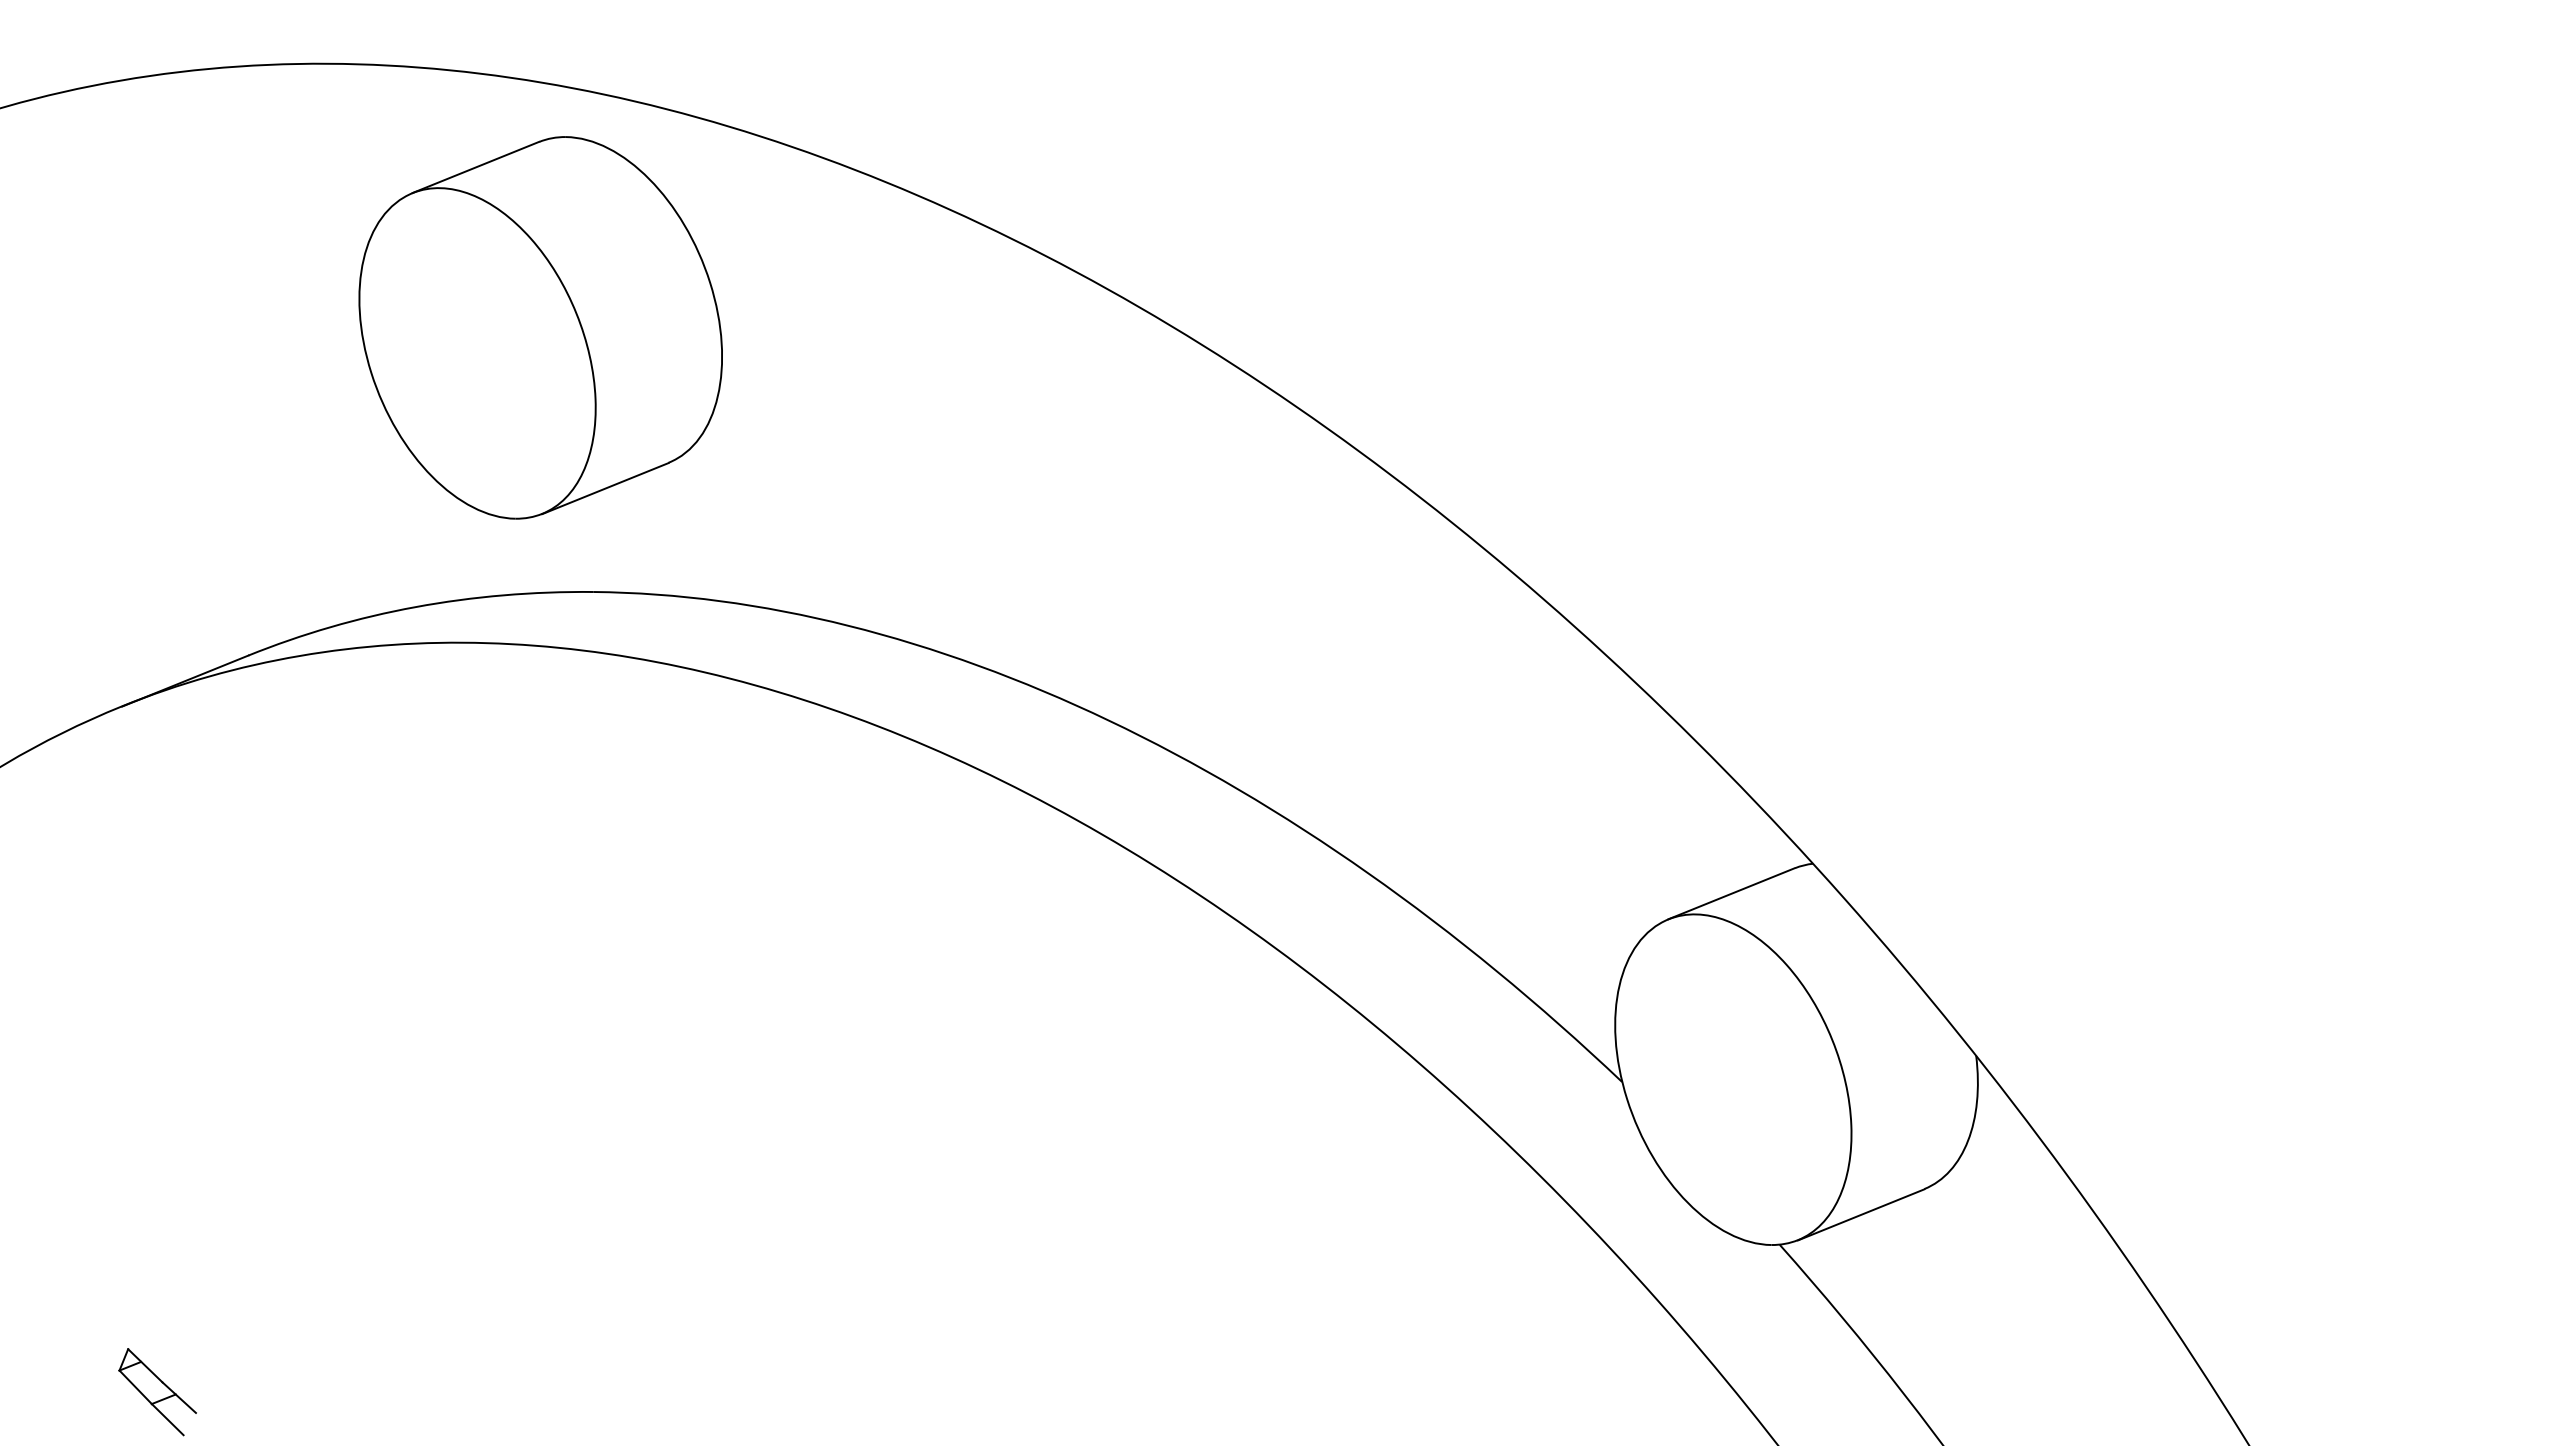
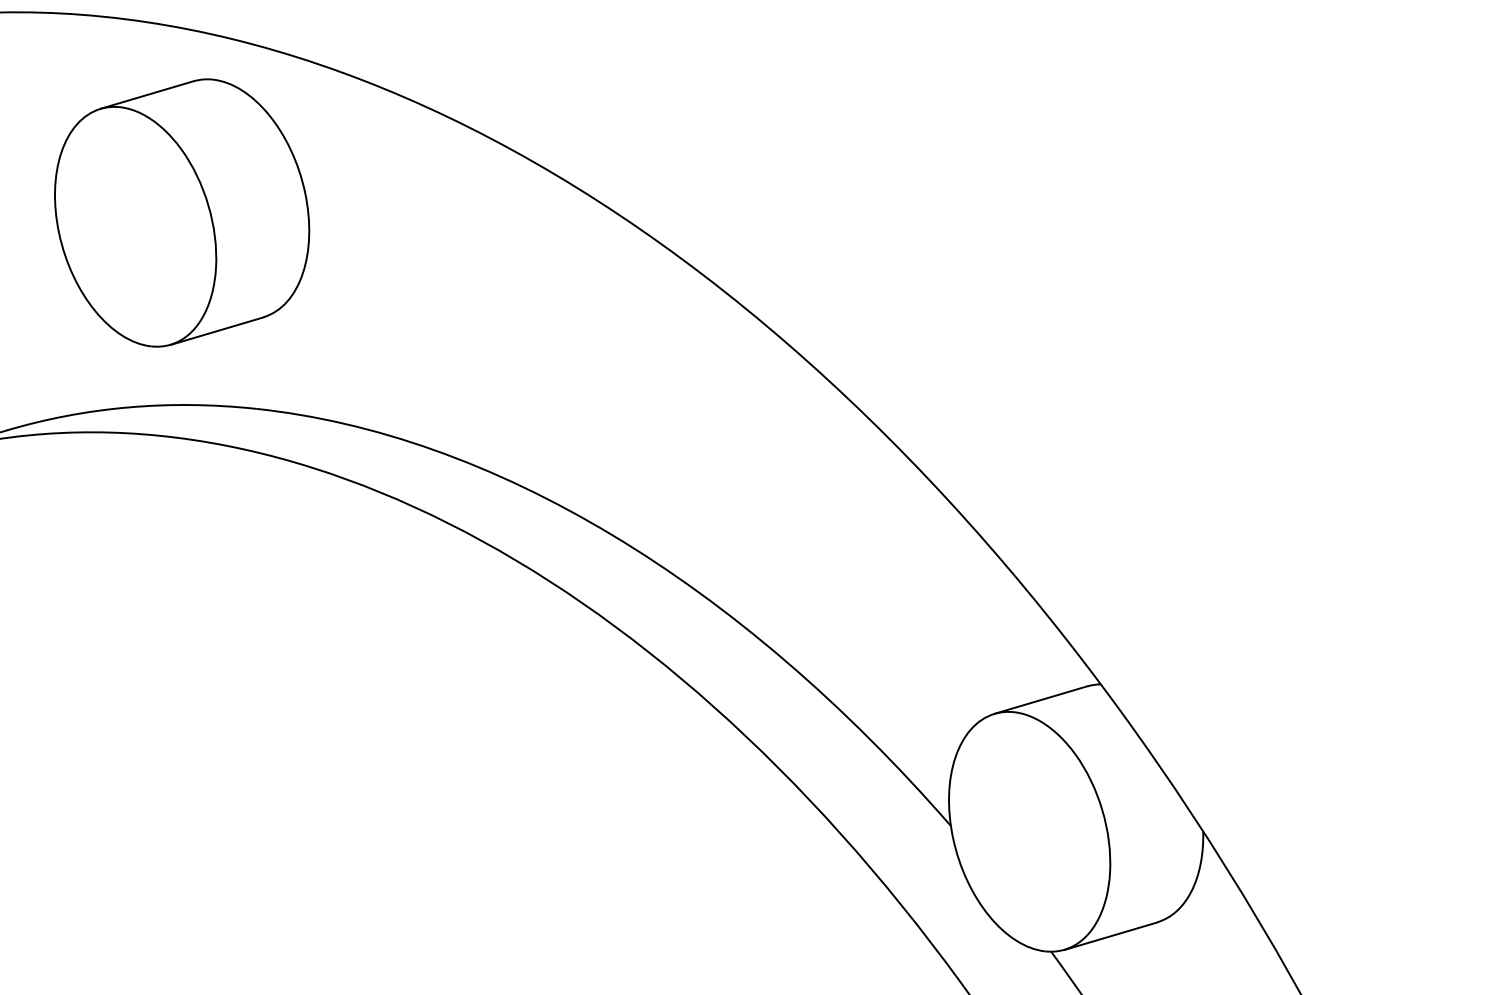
part: (540, 327) -> (181, 212), moved

